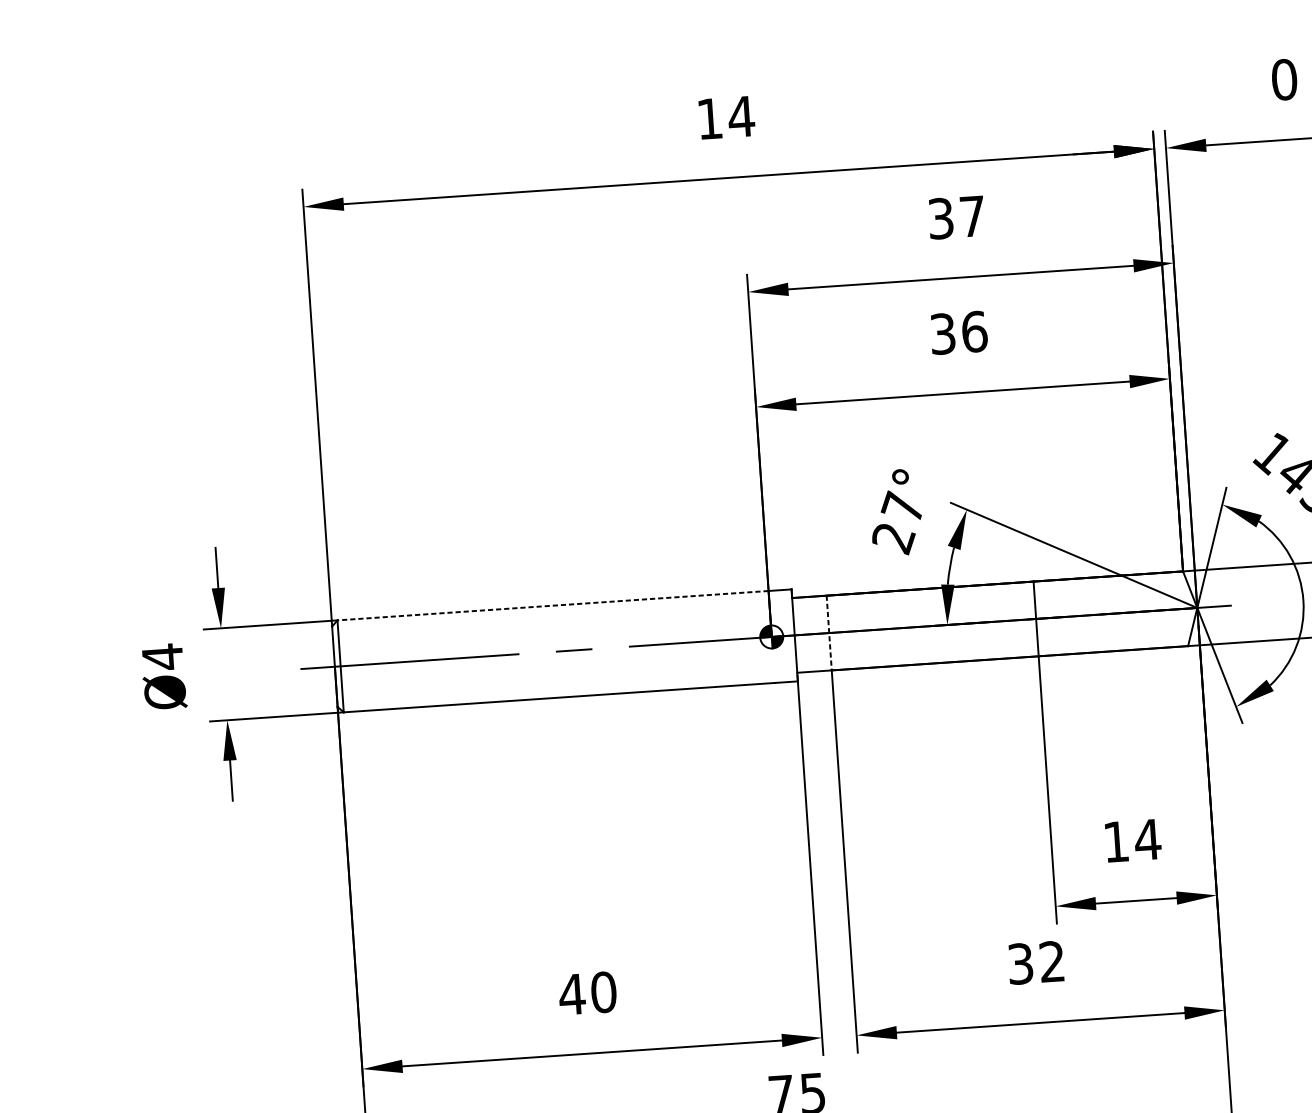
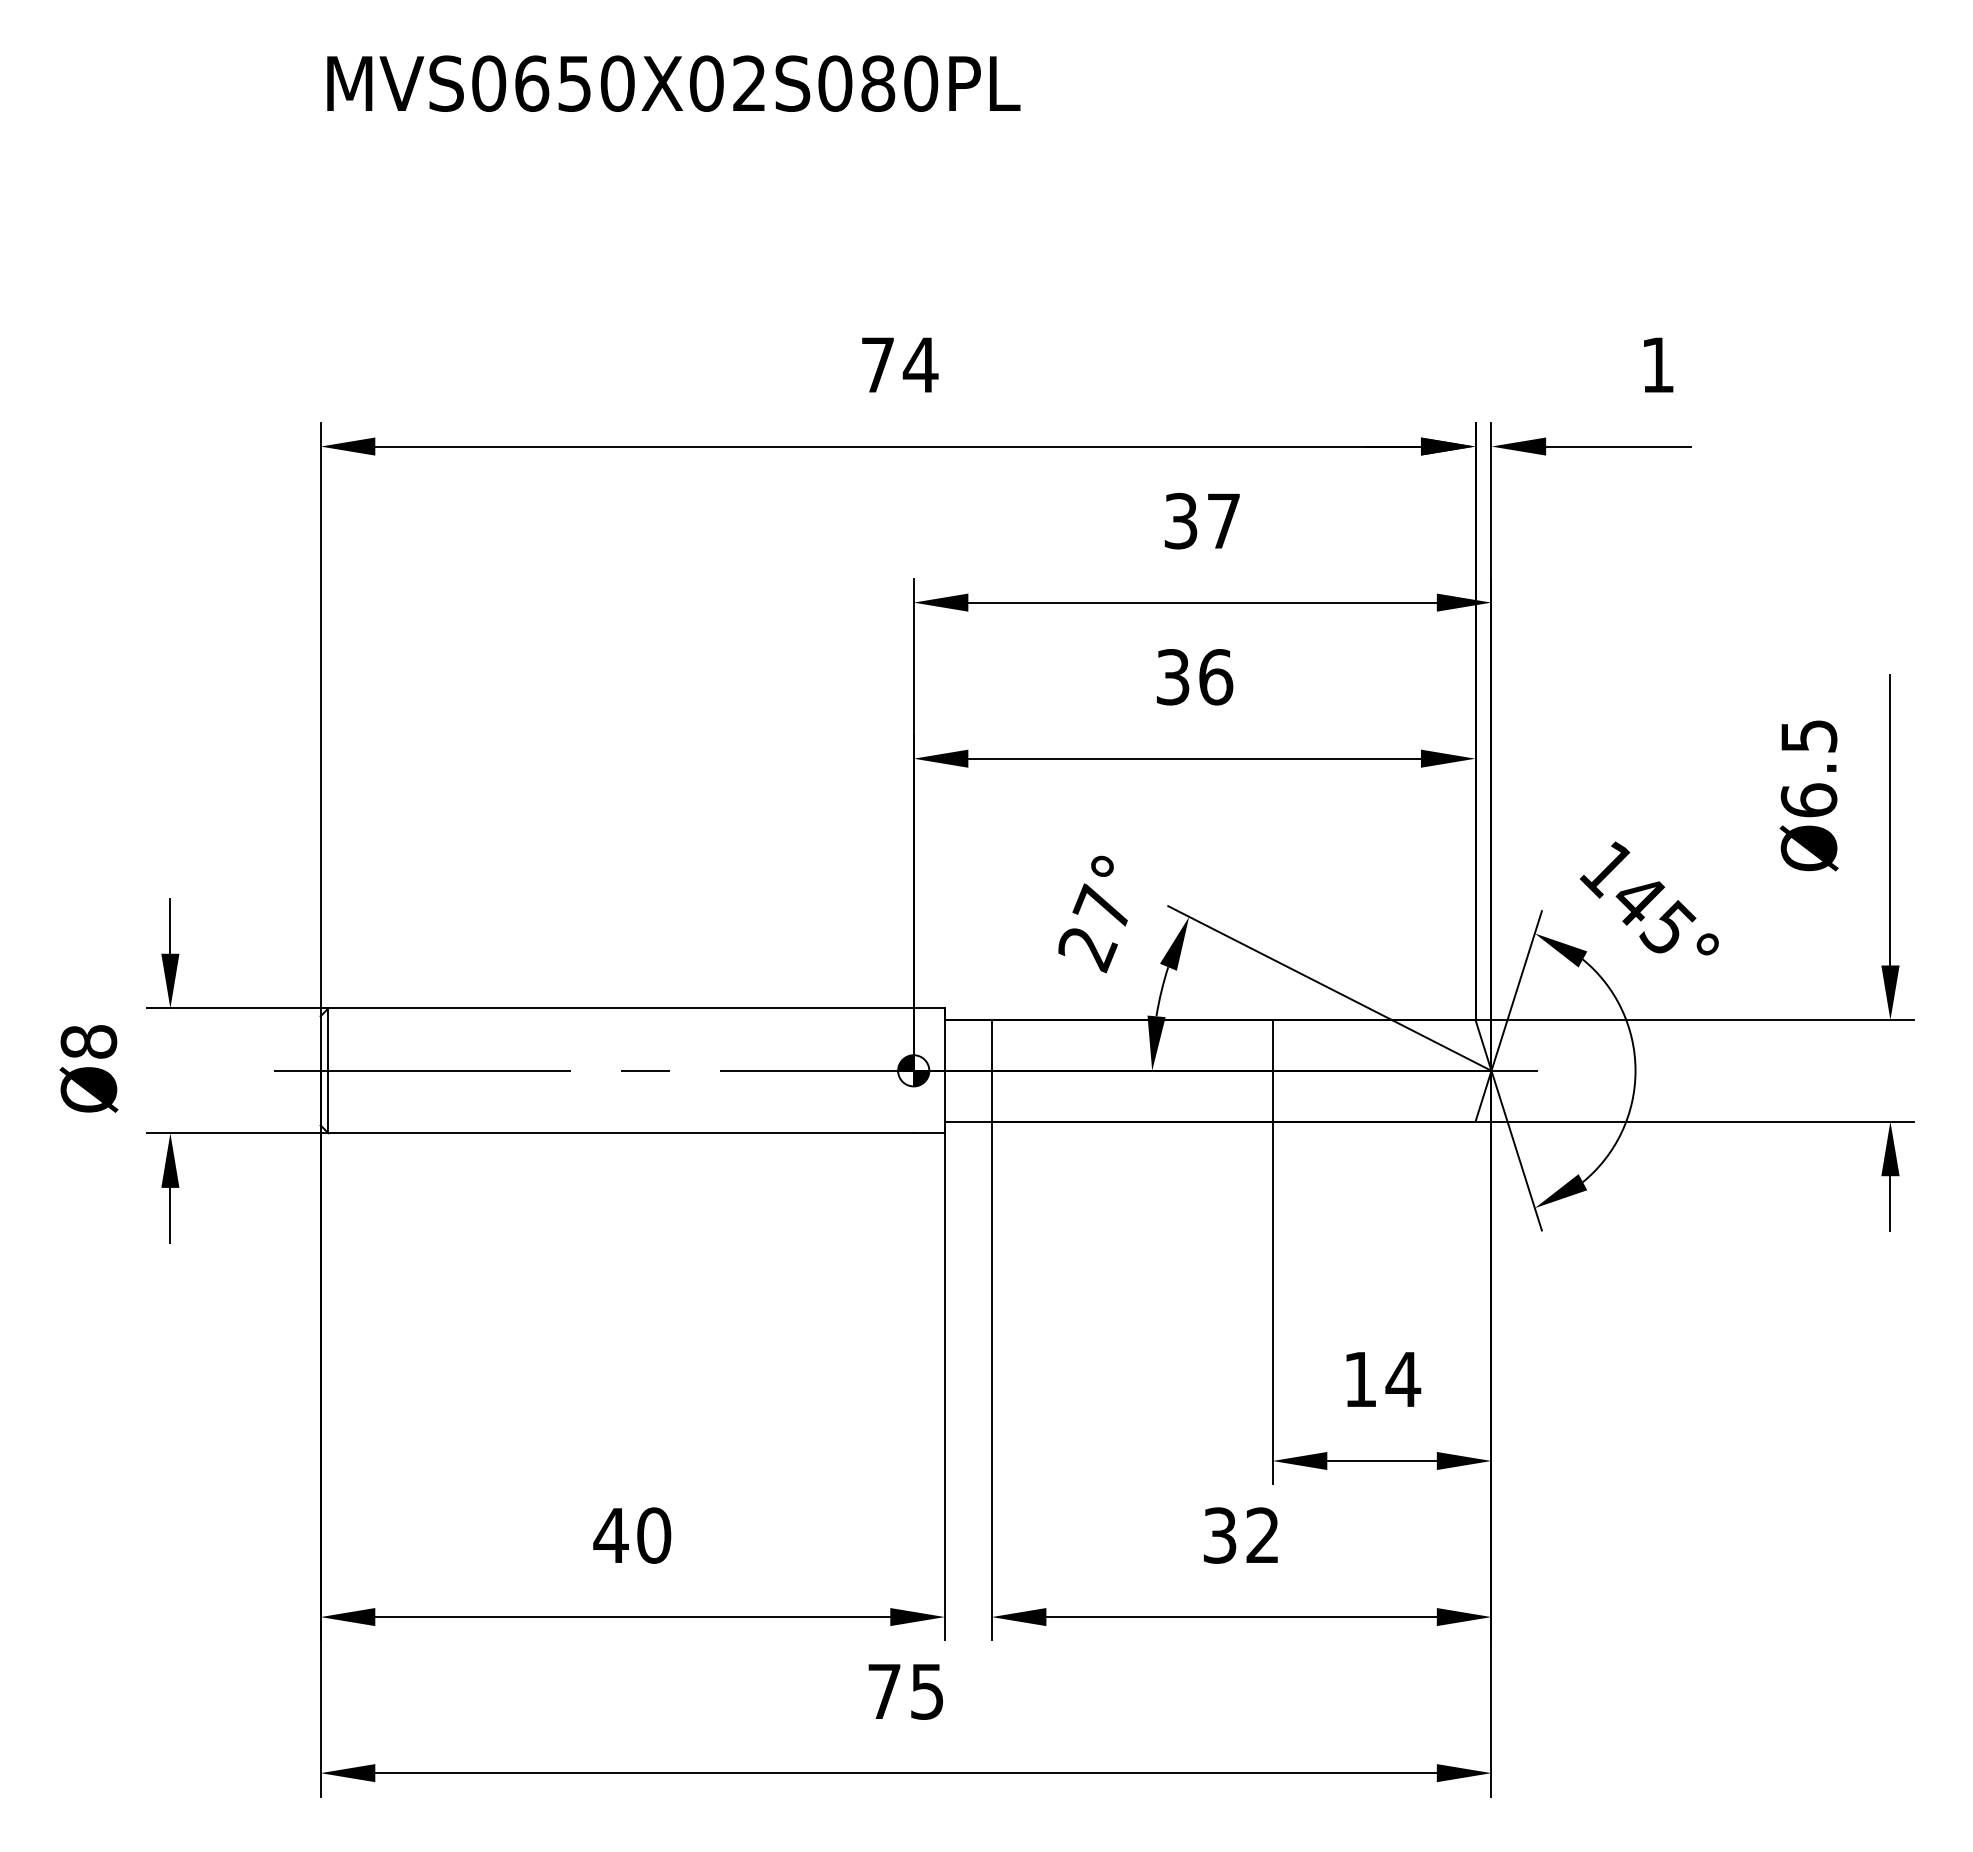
text: (1284, 79) -> (1657, 364), 0 -> 1
text: (709, 118) -> (877, 364), 14 -> 74
line: (553, 605) -> (621, 1008), dashed -> solid
line: (829, 632) -> (991, 1070), dashed -> solid
text: (162, 656) -> (88, 1041), Ø4 -> Ø8

